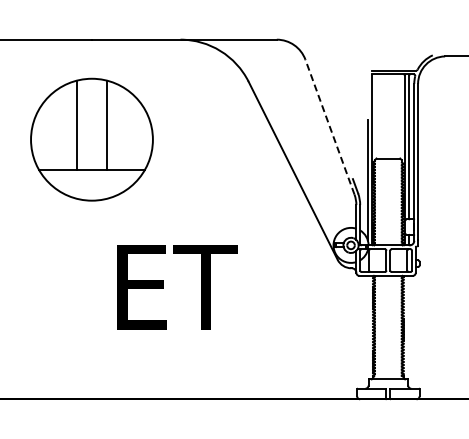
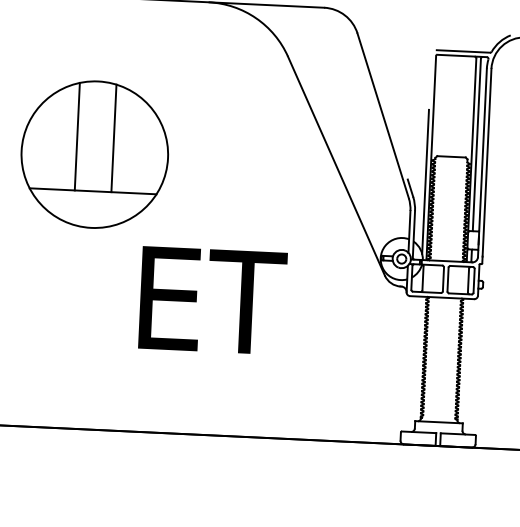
line: (329, 127) -> (382, 116), dashed -> solid
part: (91, 139) -> (94, 154), moved
text: (177, 287) -> (212, 300), moved

